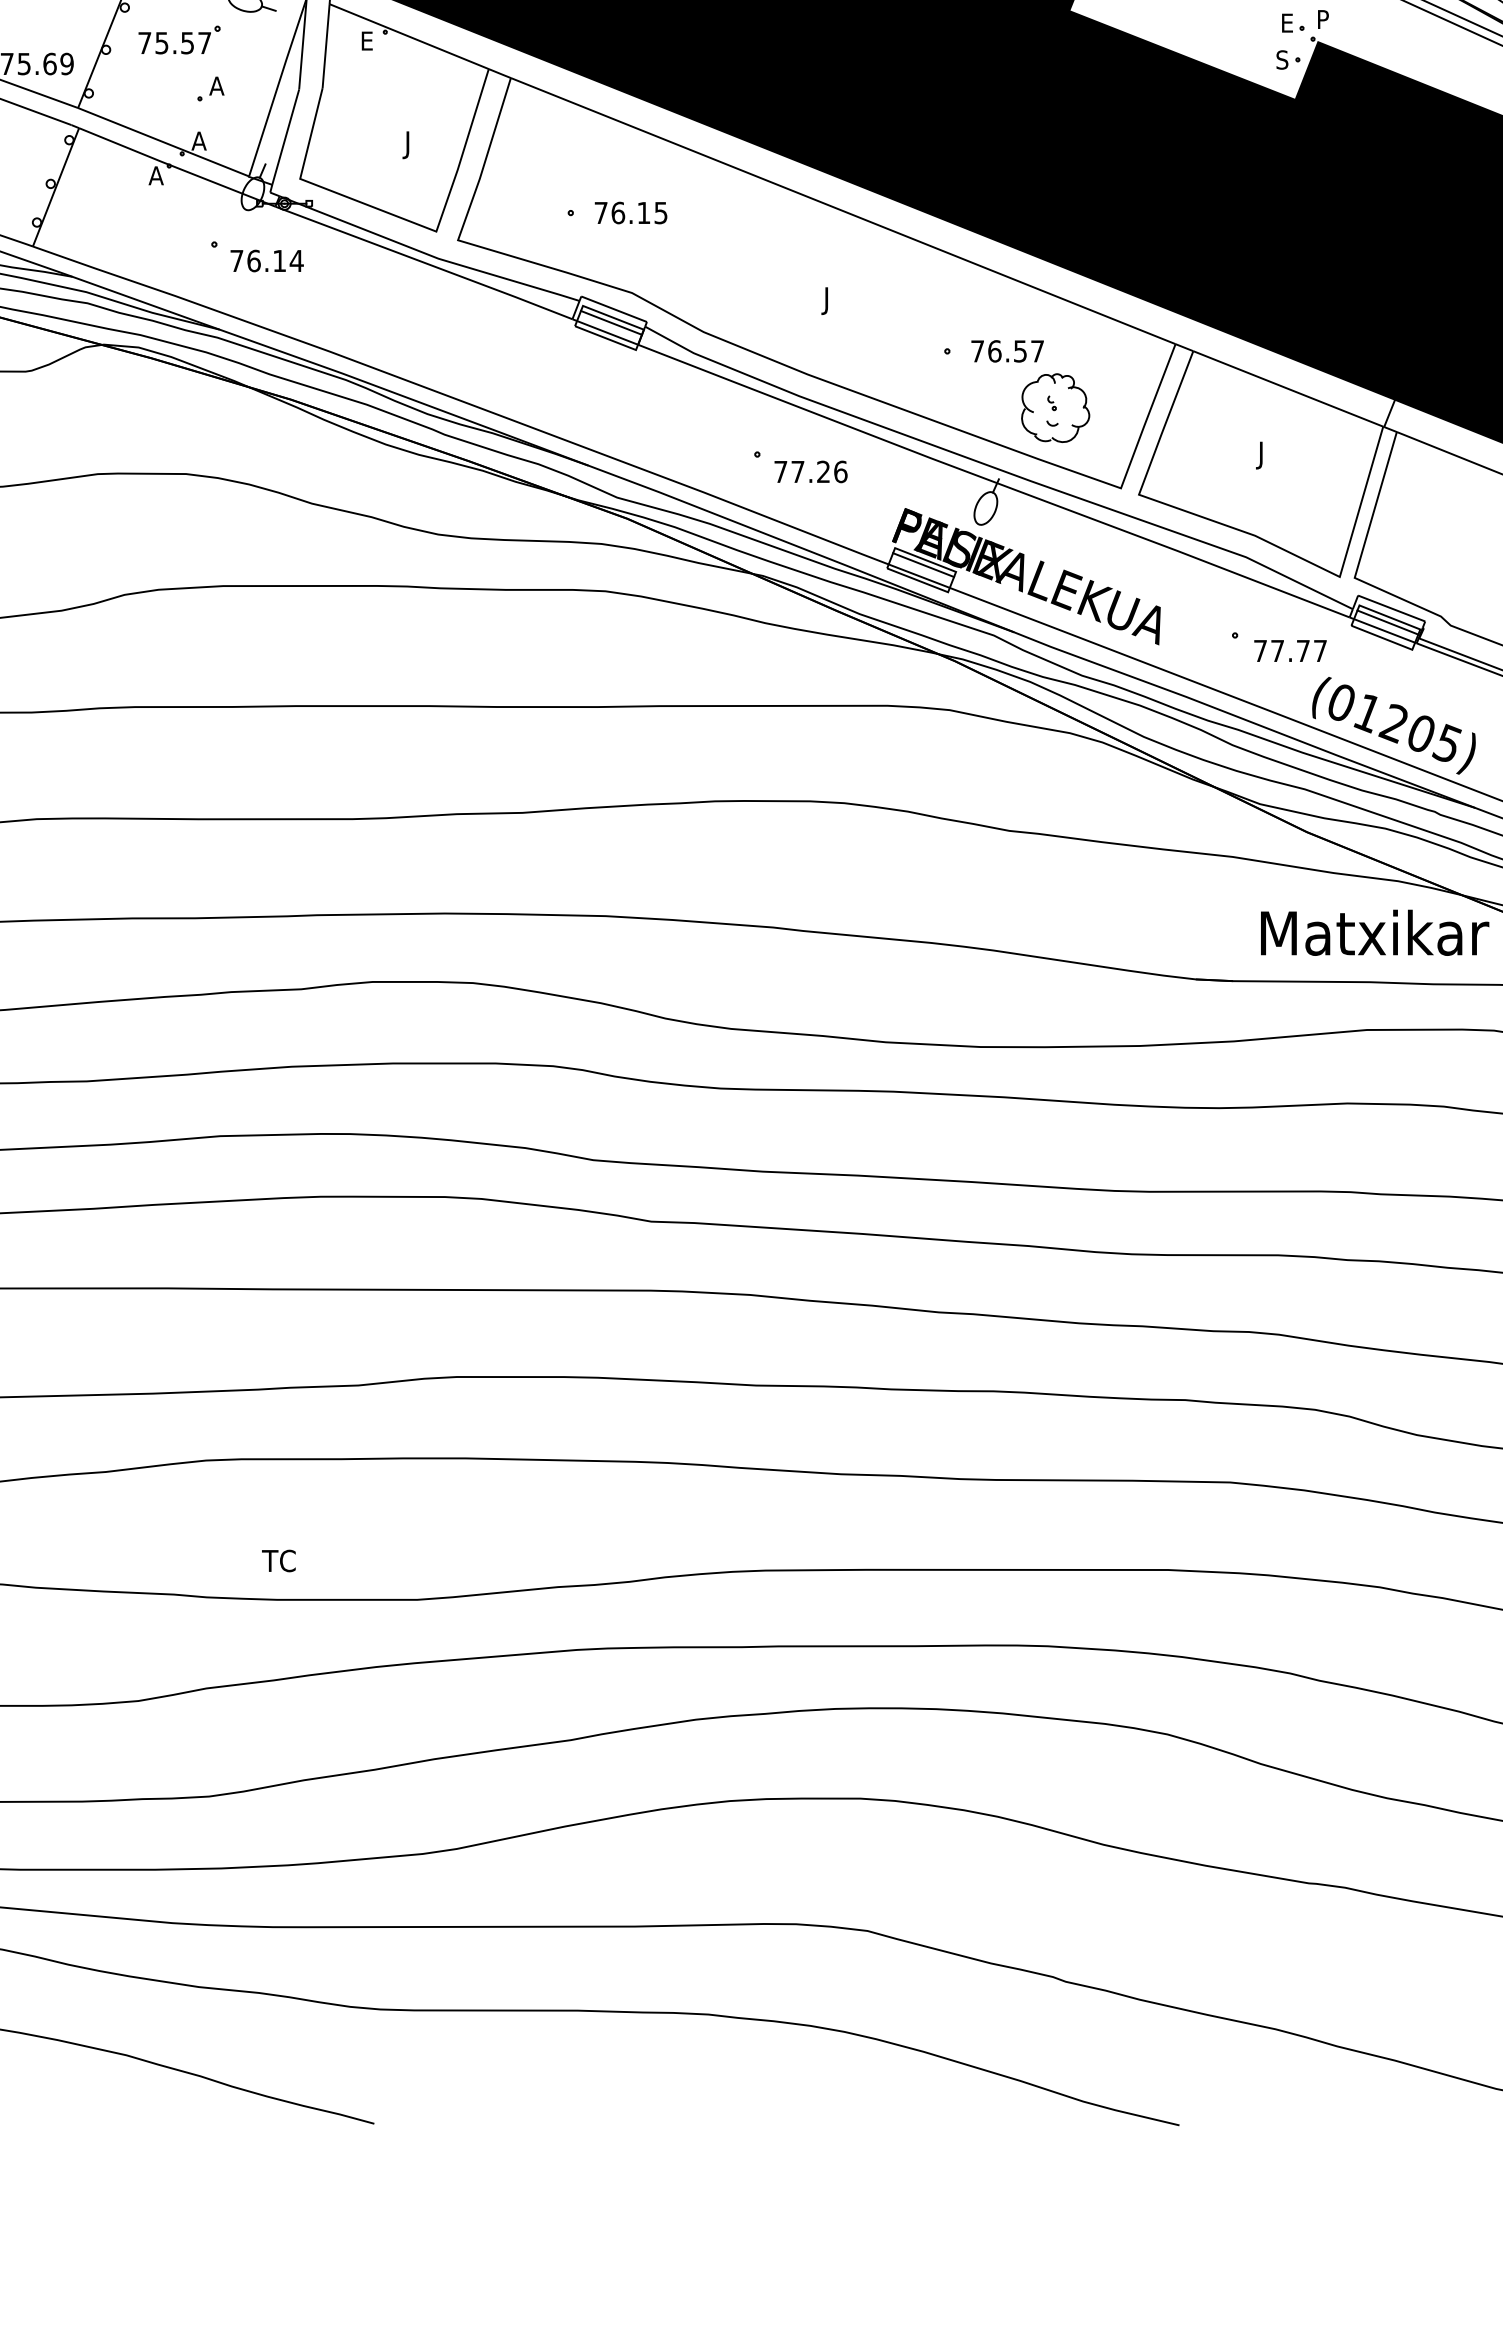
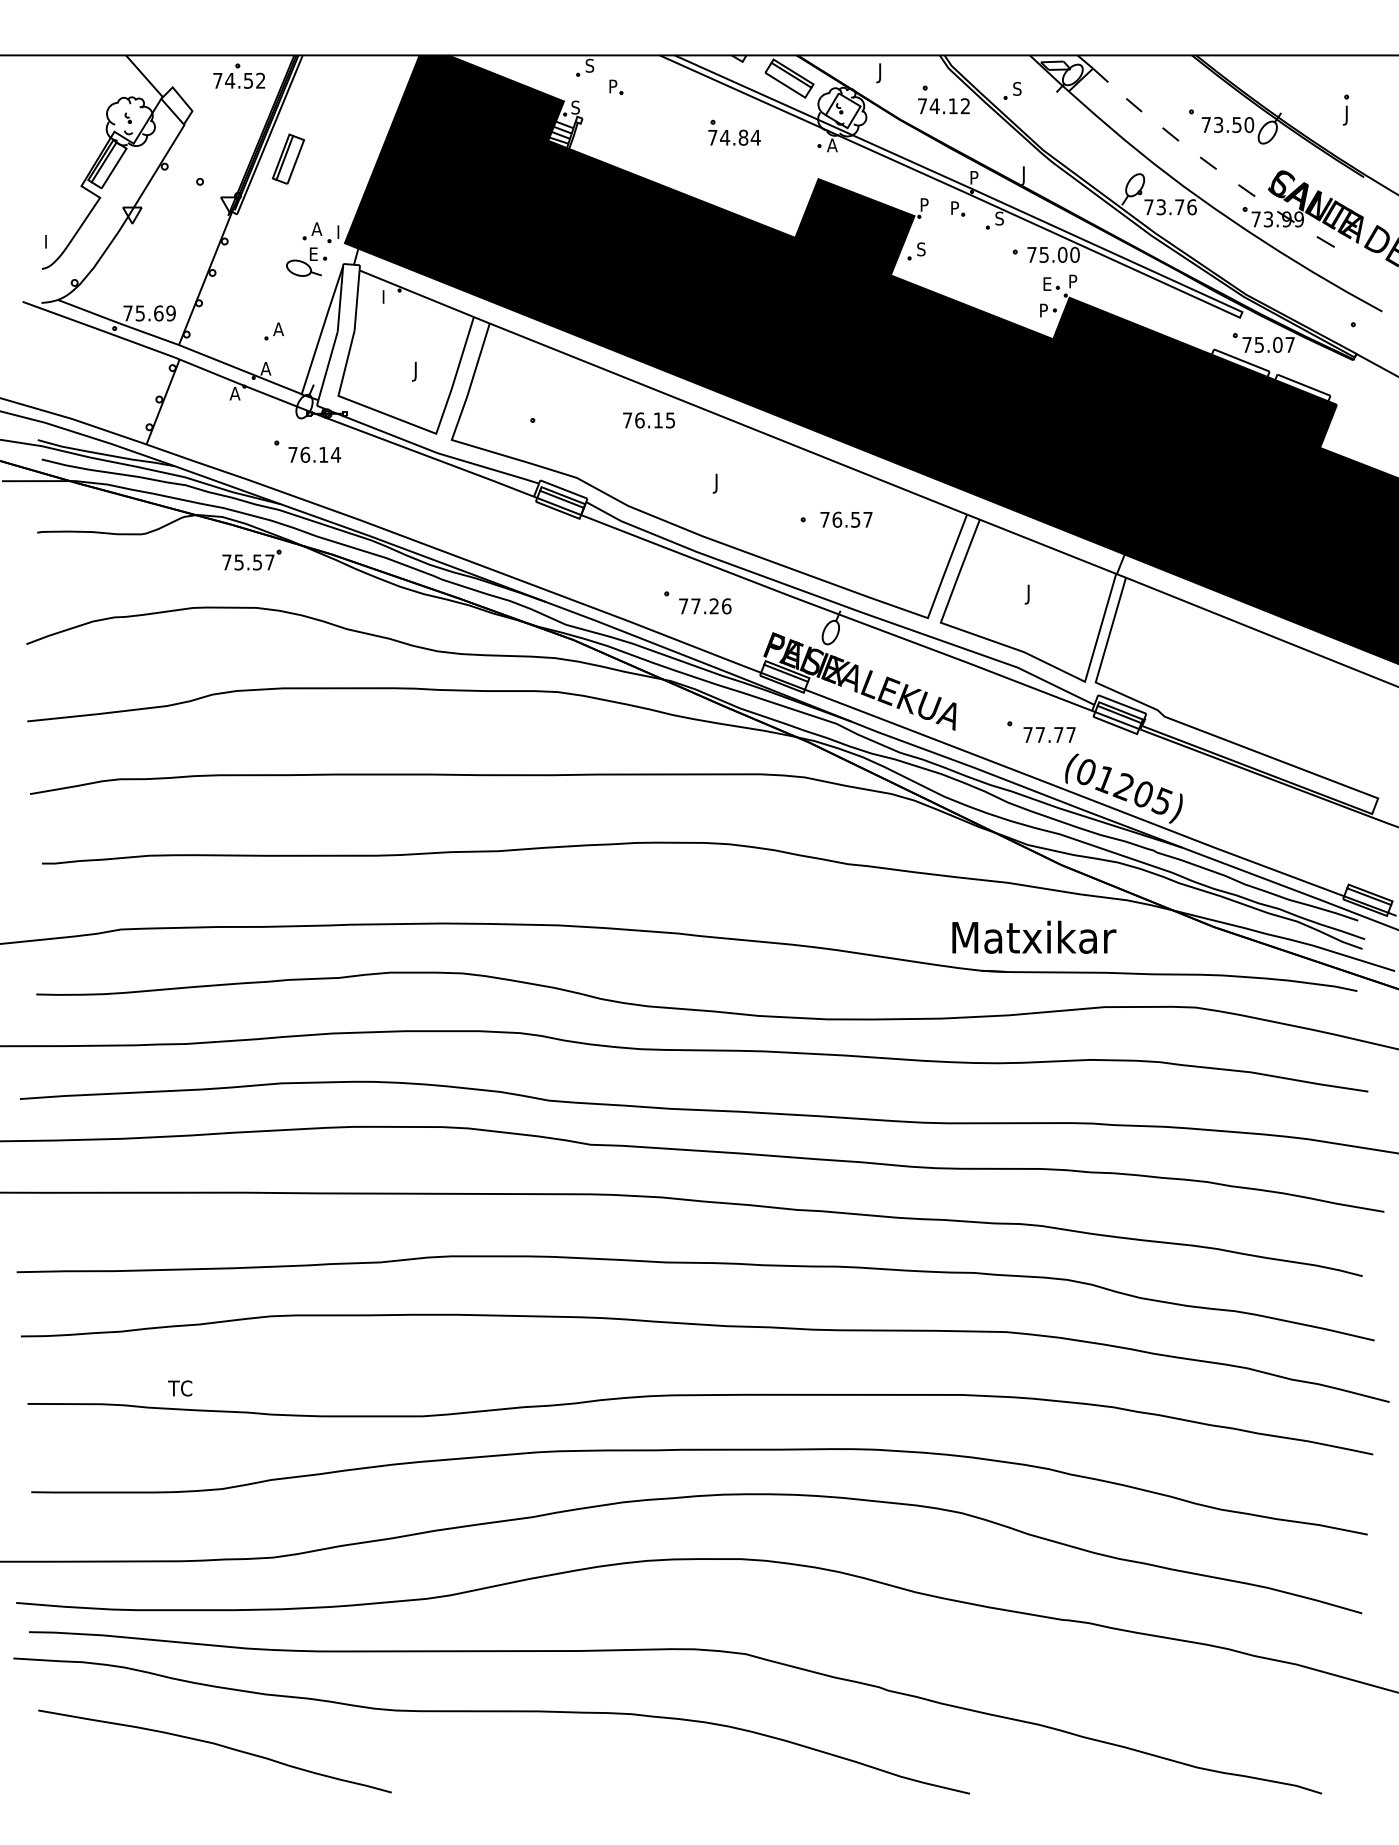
part: (179, 39) -> (251, 559), moved
text: (368, 40) -> (387, 296), E -> I
text: (1281, 59) -> (1043, 310), S -> P
text: (630, 213) -> (648, 420), moved
part: (1054, 408) -> (880, 560), removed
text: (1375, 931) -> (1034, 936), moved
text: (279, 1561) -> (180, 1388), moved

